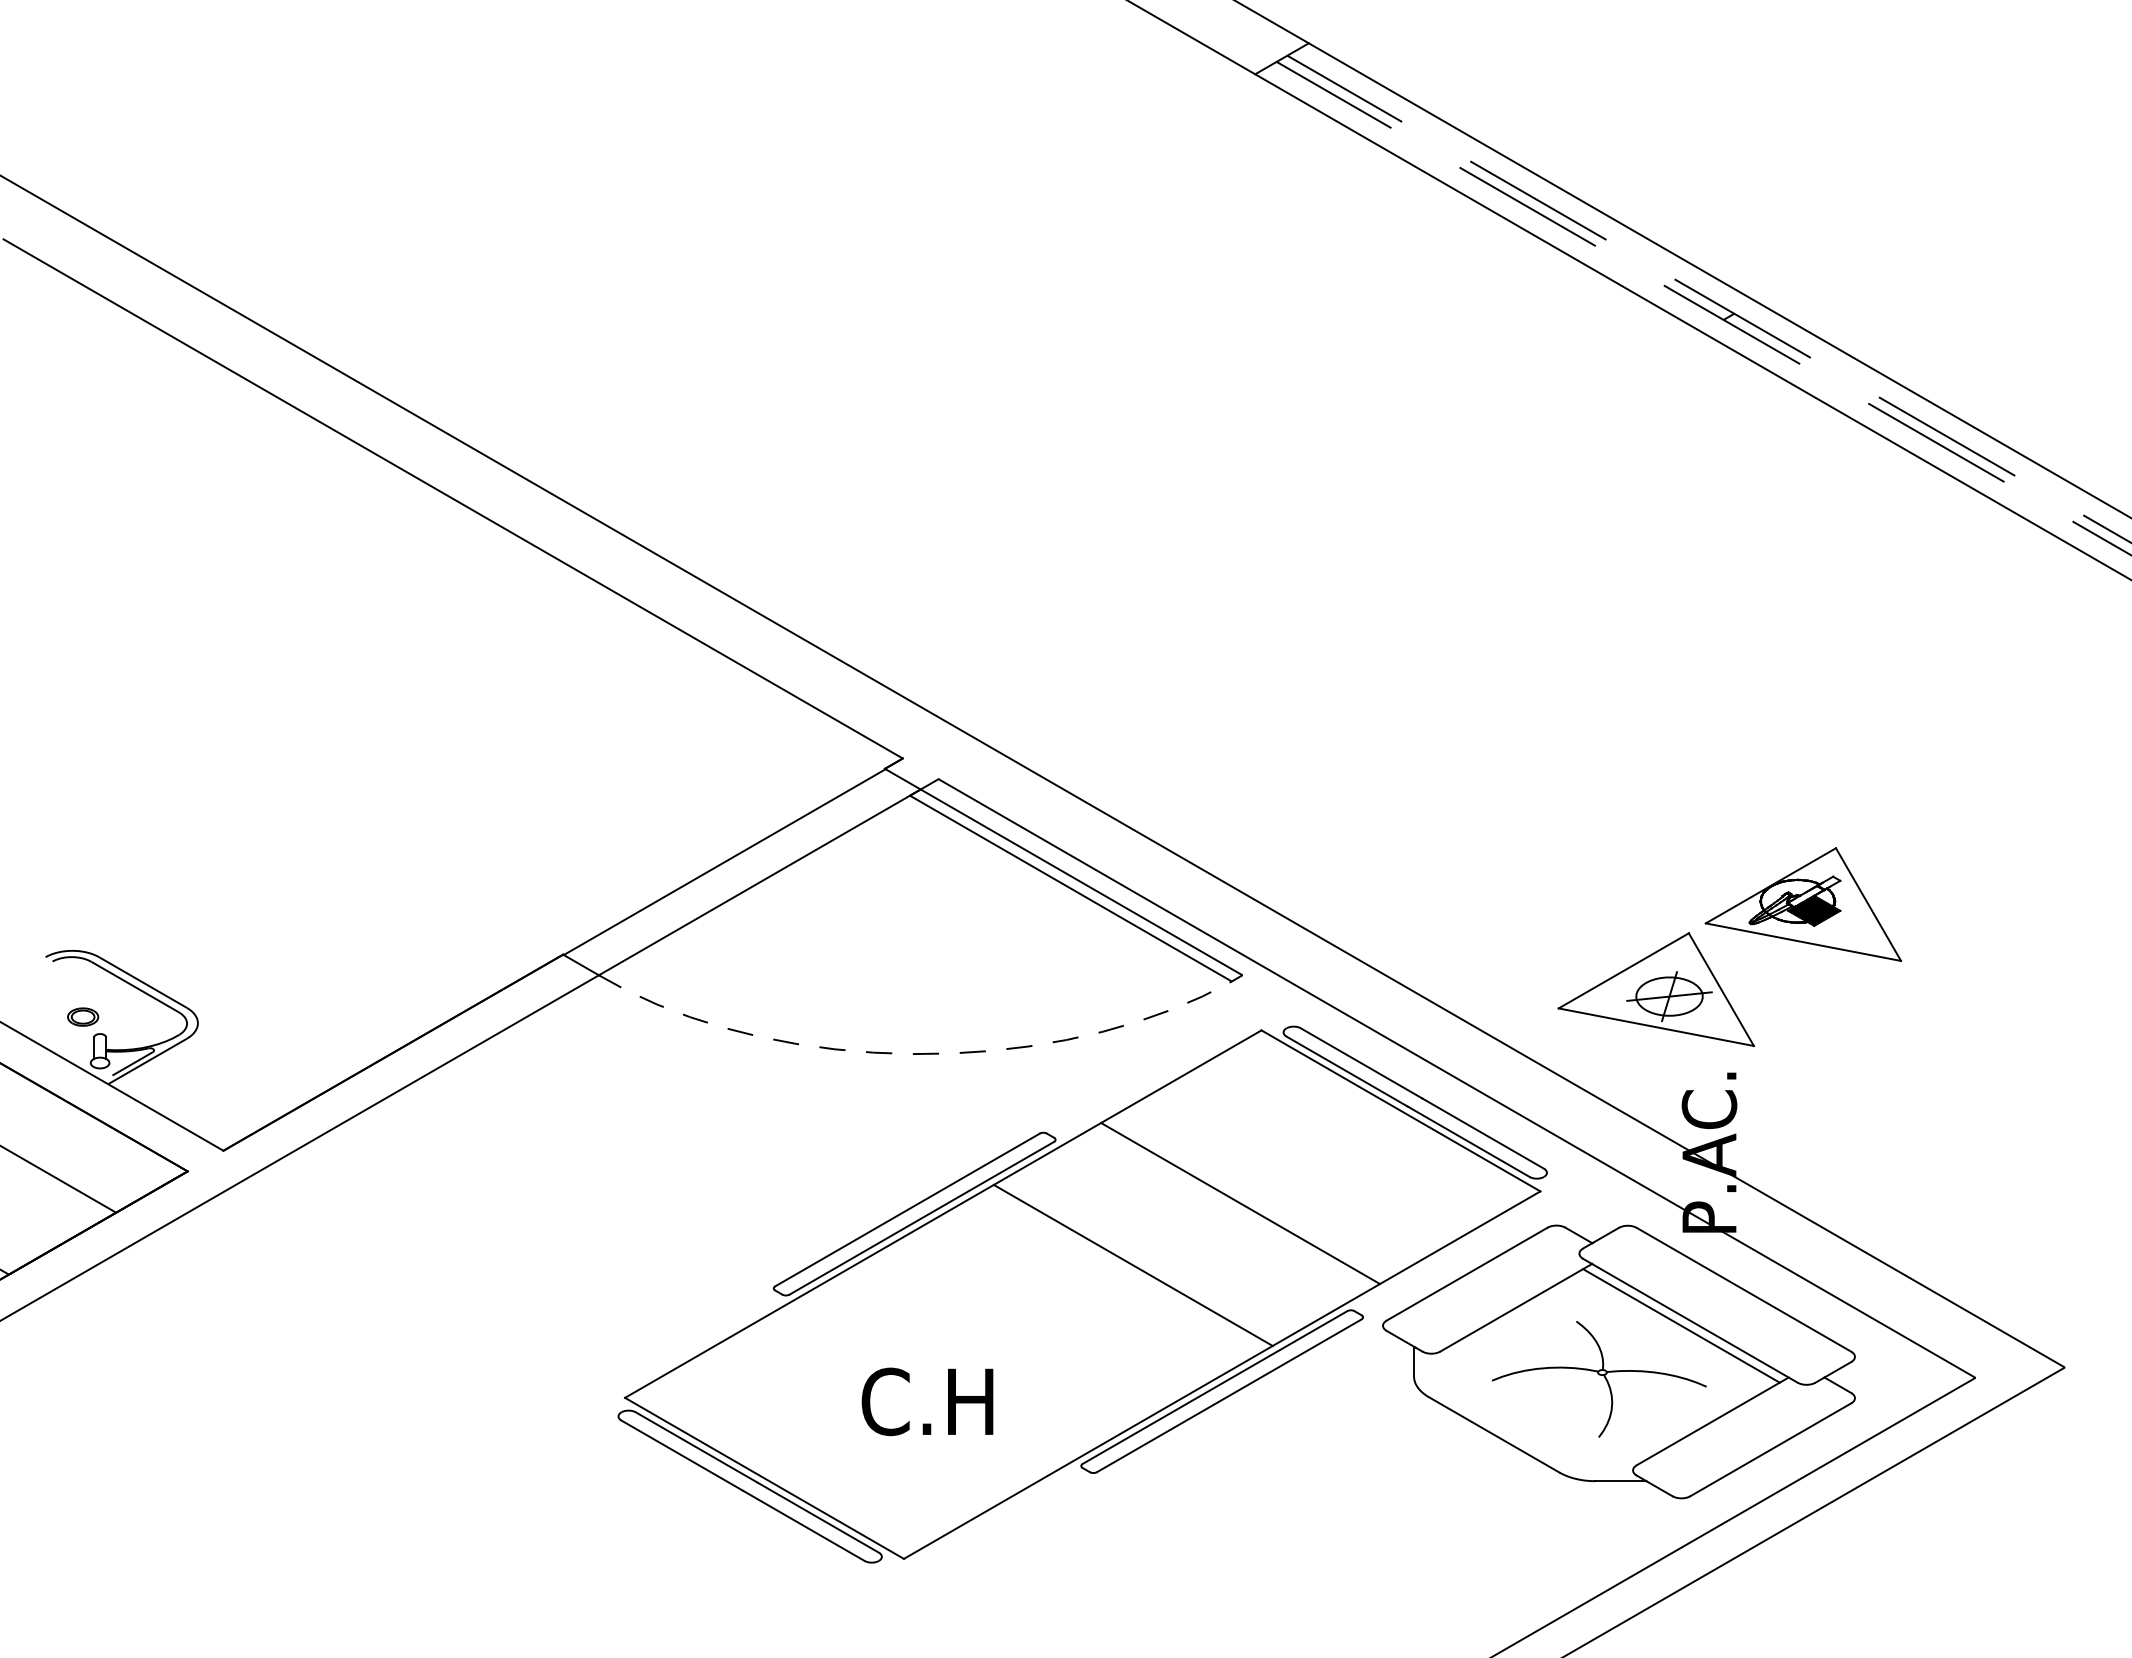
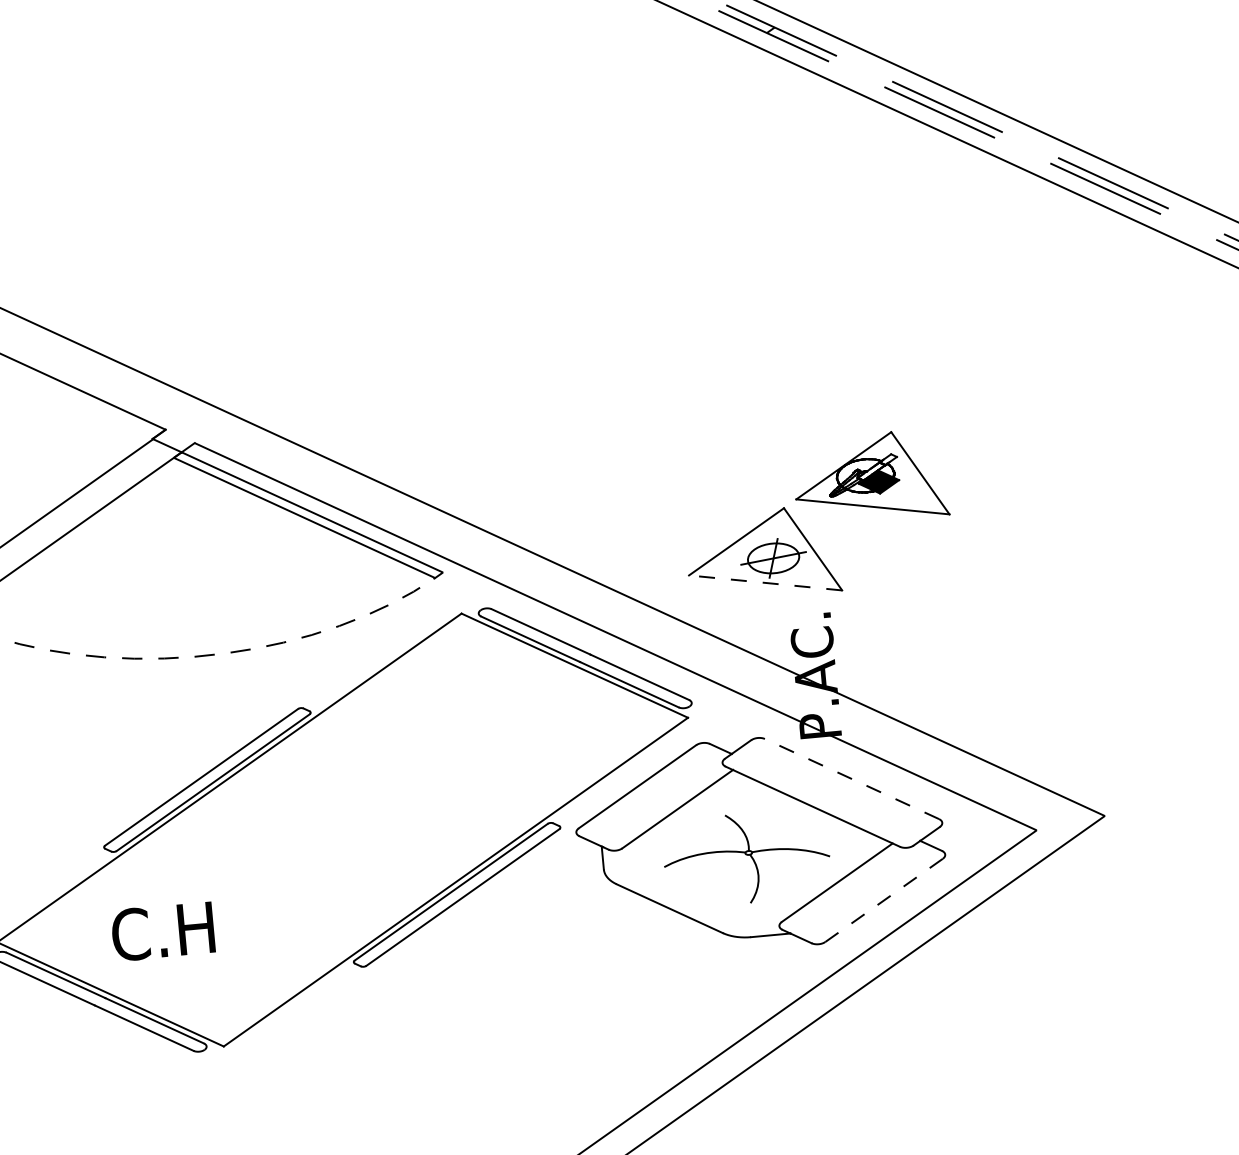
line: (1655, 1027) -> (765, 583), solid -> dashed
line: (1240, 1203) -> (457, 748), removed
line: (1132, 1264) -> (378, 803), removed
line: (1744, 1289) -> (852, 778), solid -> dashed
line: (1681, 1325) -> (806, 811), removed
text: (927, 1401) -> (163, 931), moved
line: (1770, 1449) -> (883, 900), solid -> dashed

